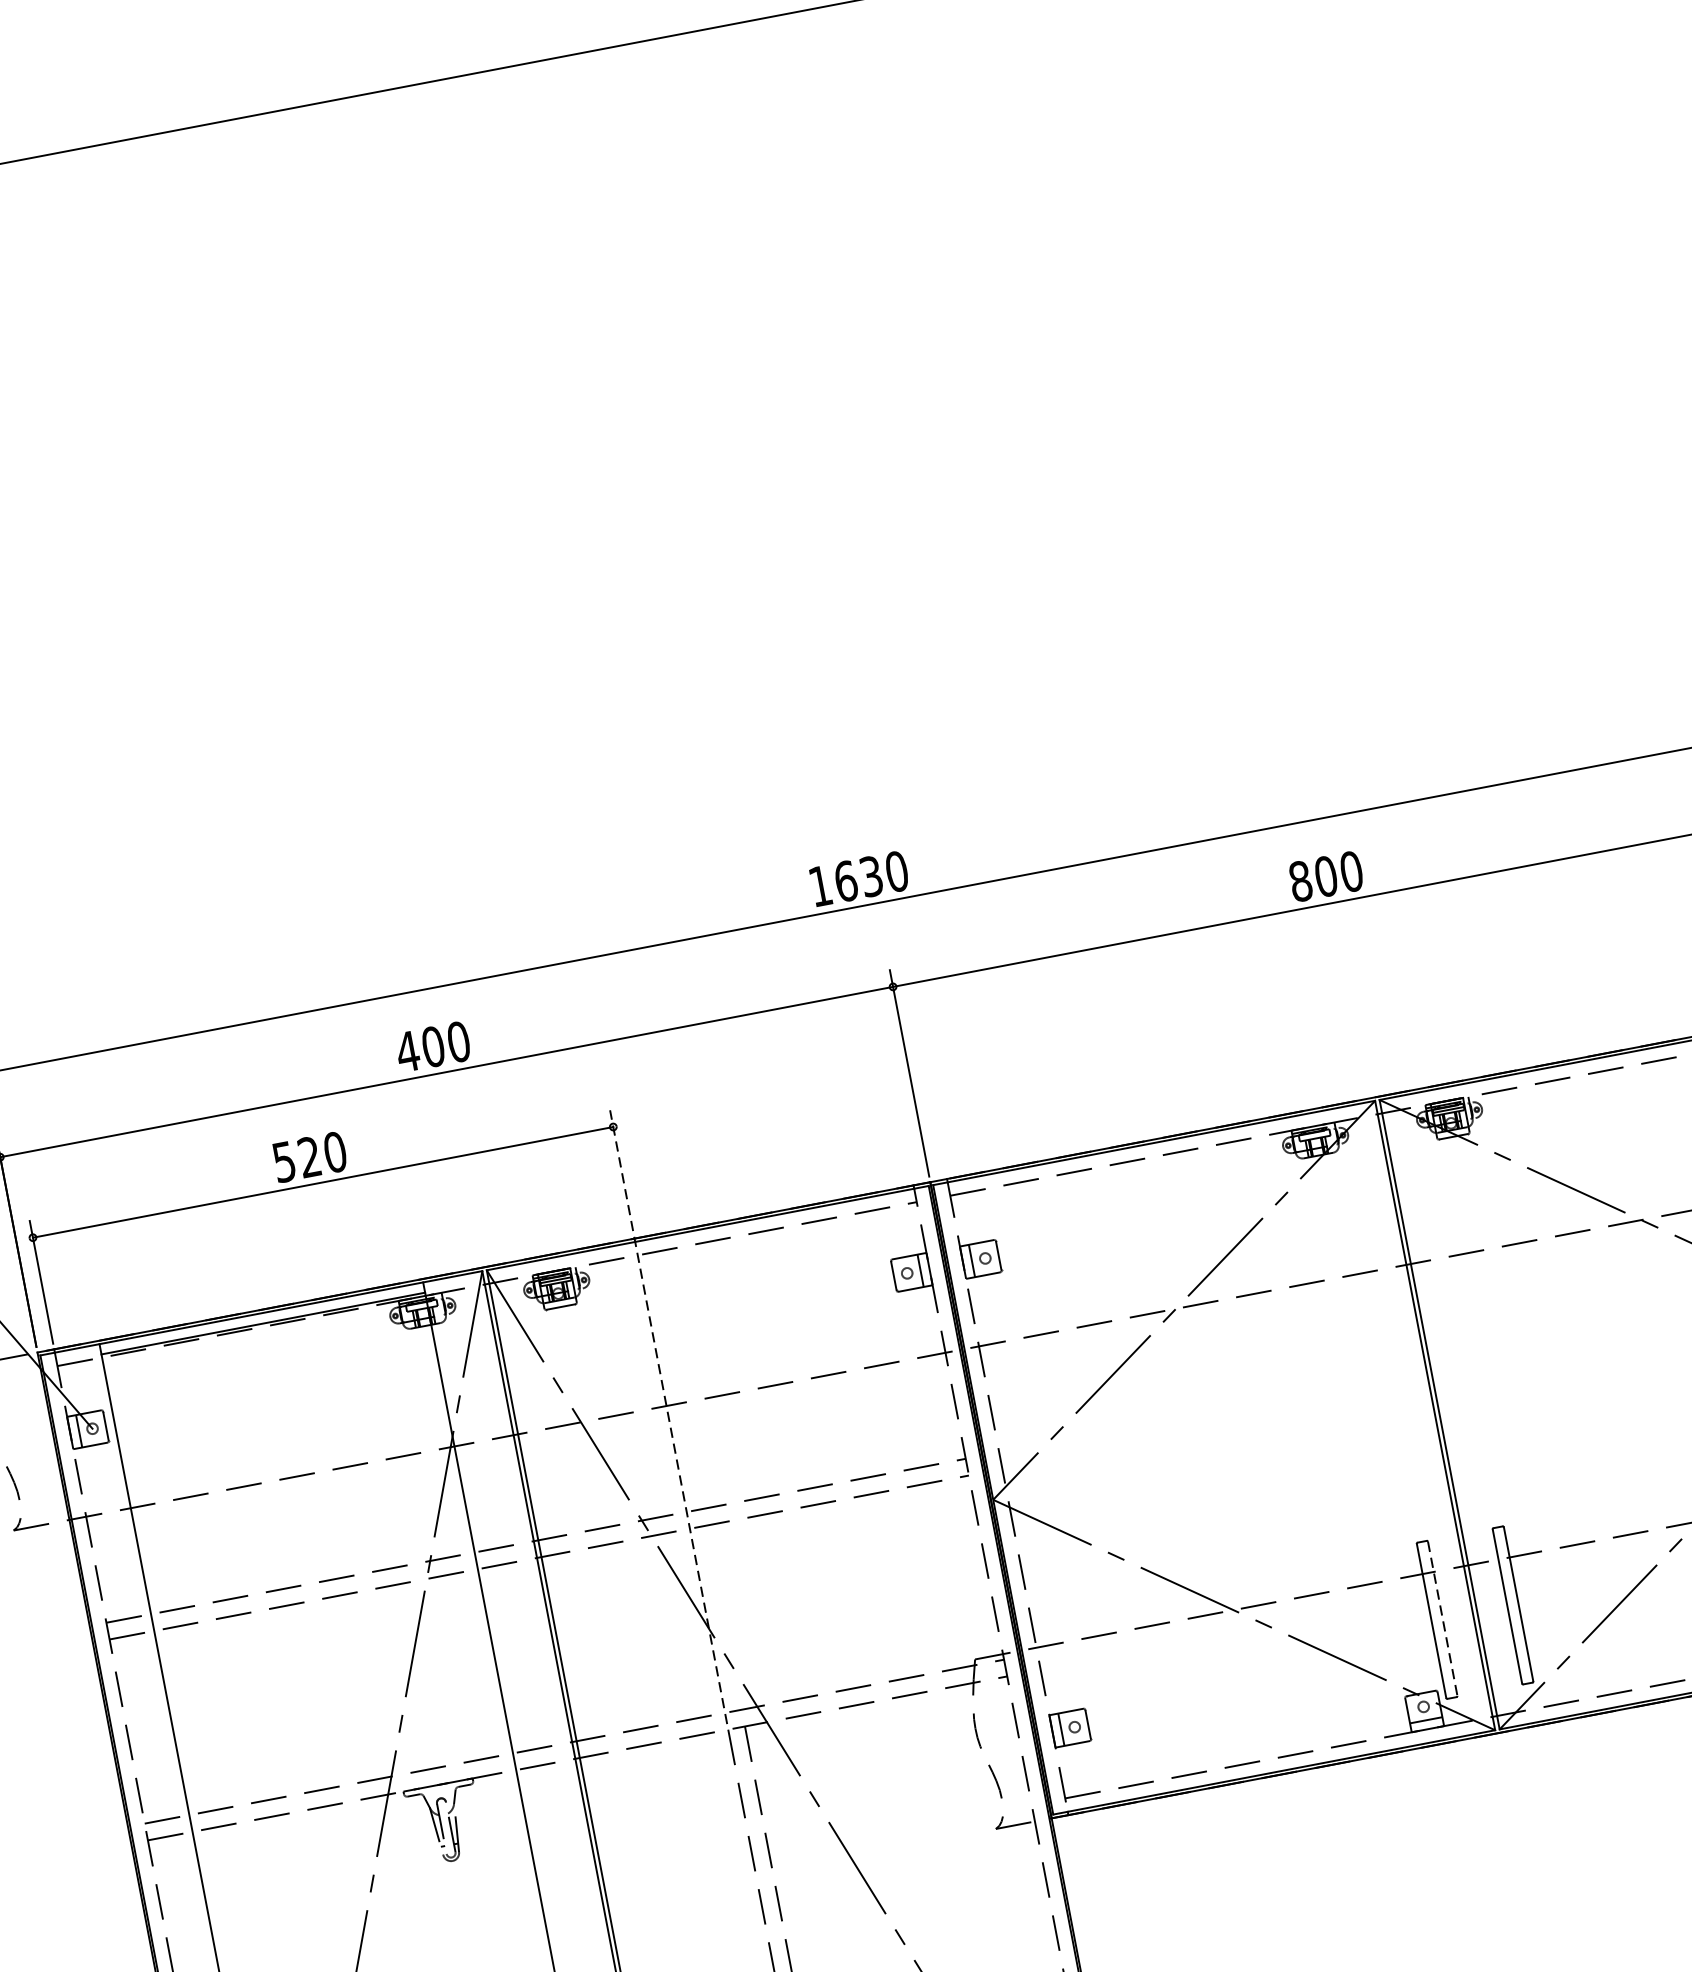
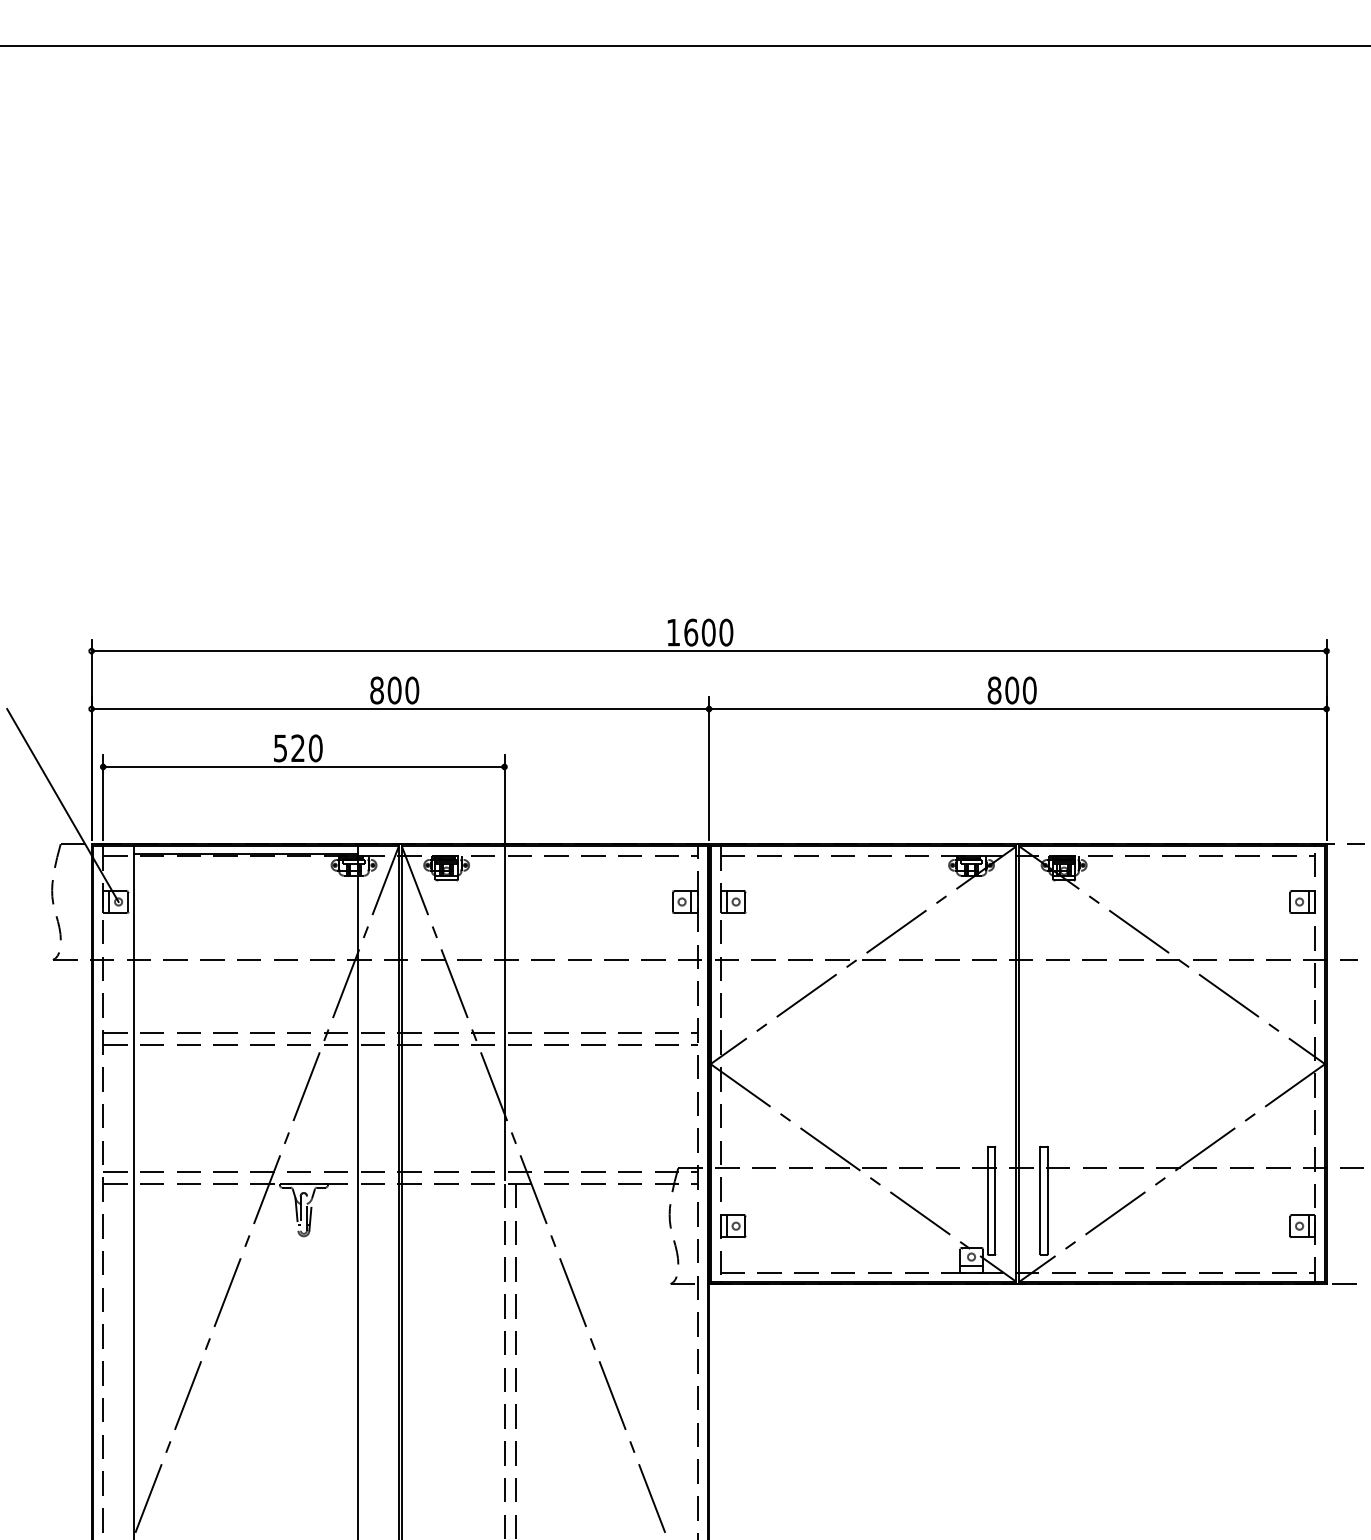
text: (871, 876) -> (708, 632), 1630 -> 1600
text: (407, 1051) -> (376, 690), 400 -> 800
line: (668, 1417) -> (504, 967), dashed -> solid
line: (1442, 1619) -> (995, 1201), dashed -> solid

